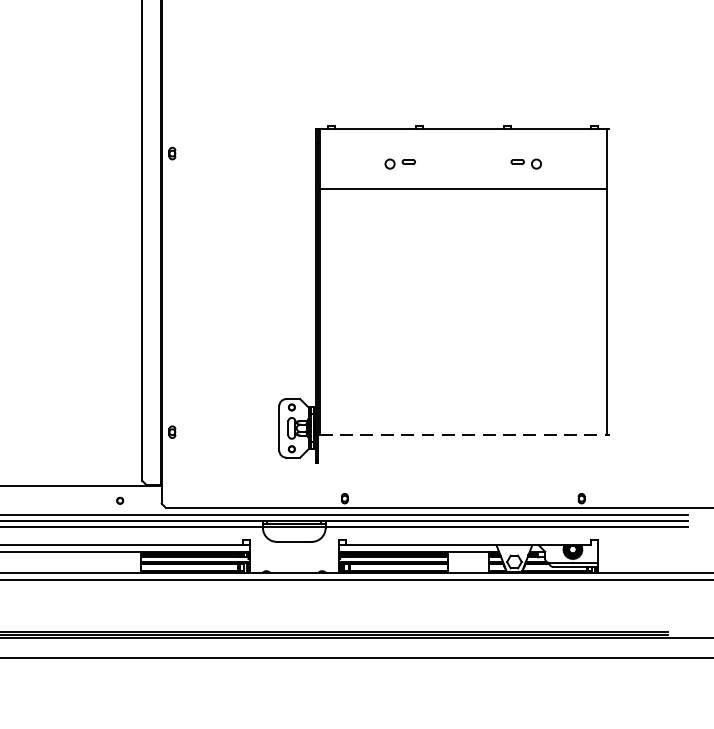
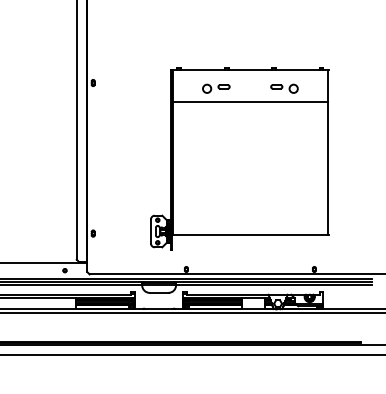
part: (400, 163) -> (216, 88), size x1.67
part: (526, 163) -> (284, 88), size x1.67
line: (463, 435) -> (250, 235), dashed -> solid

